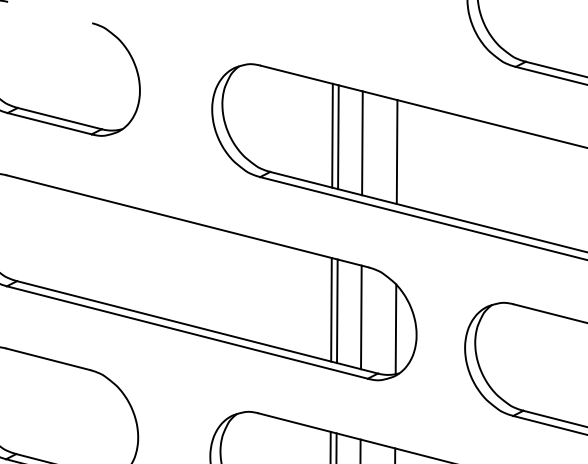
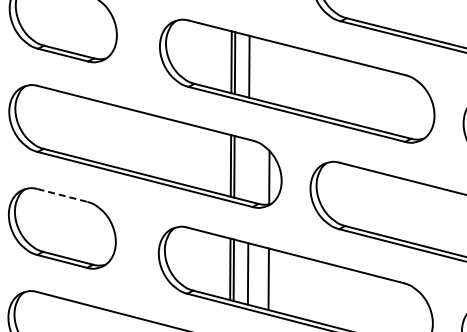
line: (396, 151) -> (269, 71), removed
line: (360, 317) -> (248, 170), removed
line: (48, 359) -> (62, 195), solid -> dashed

